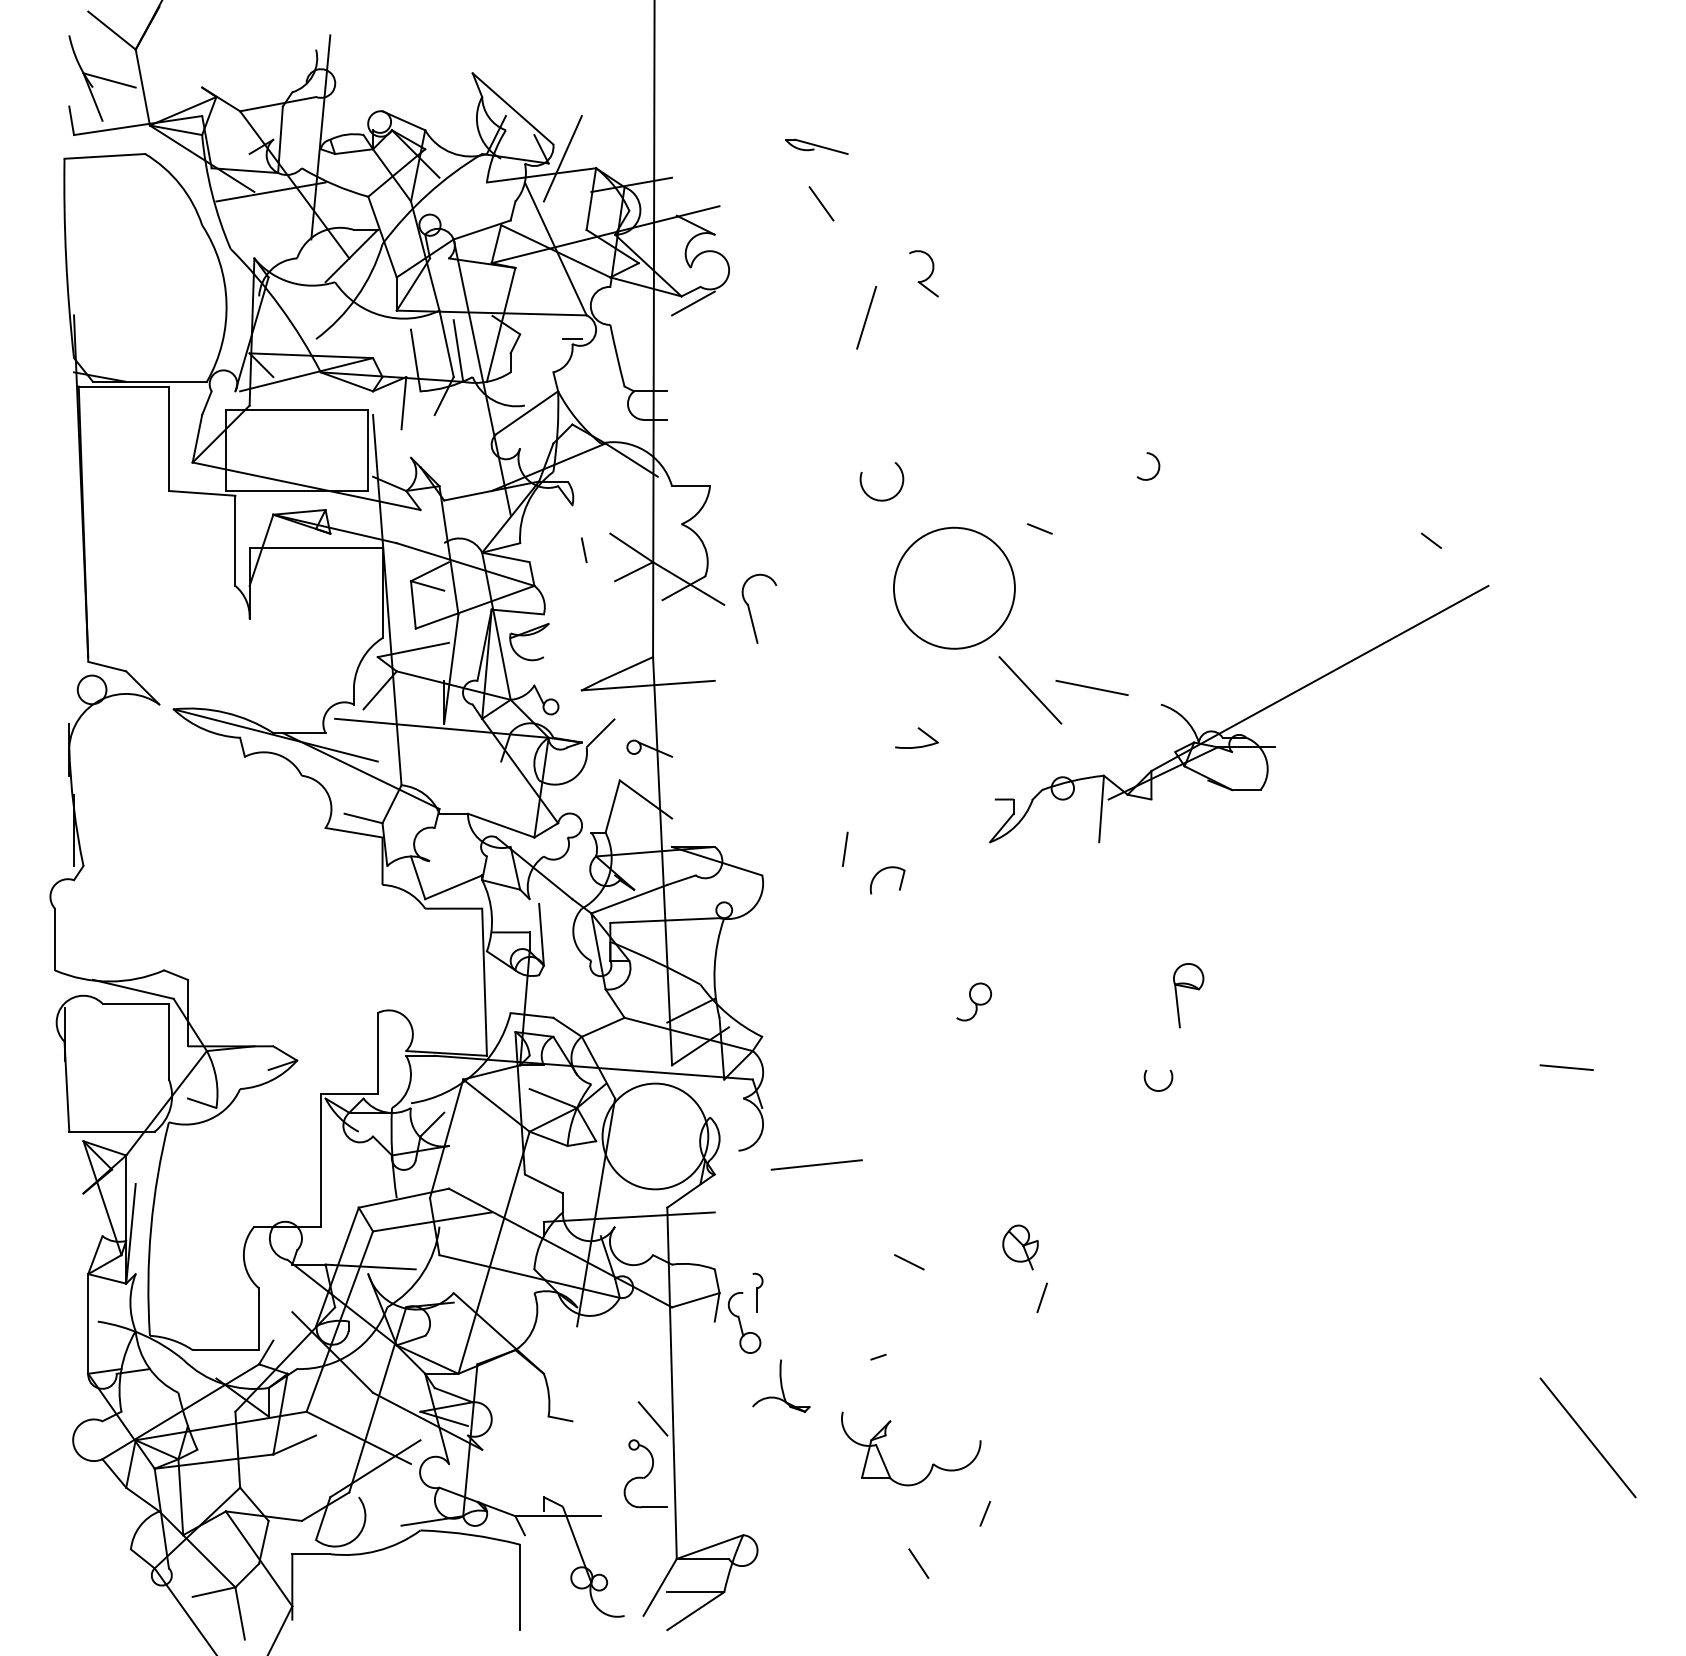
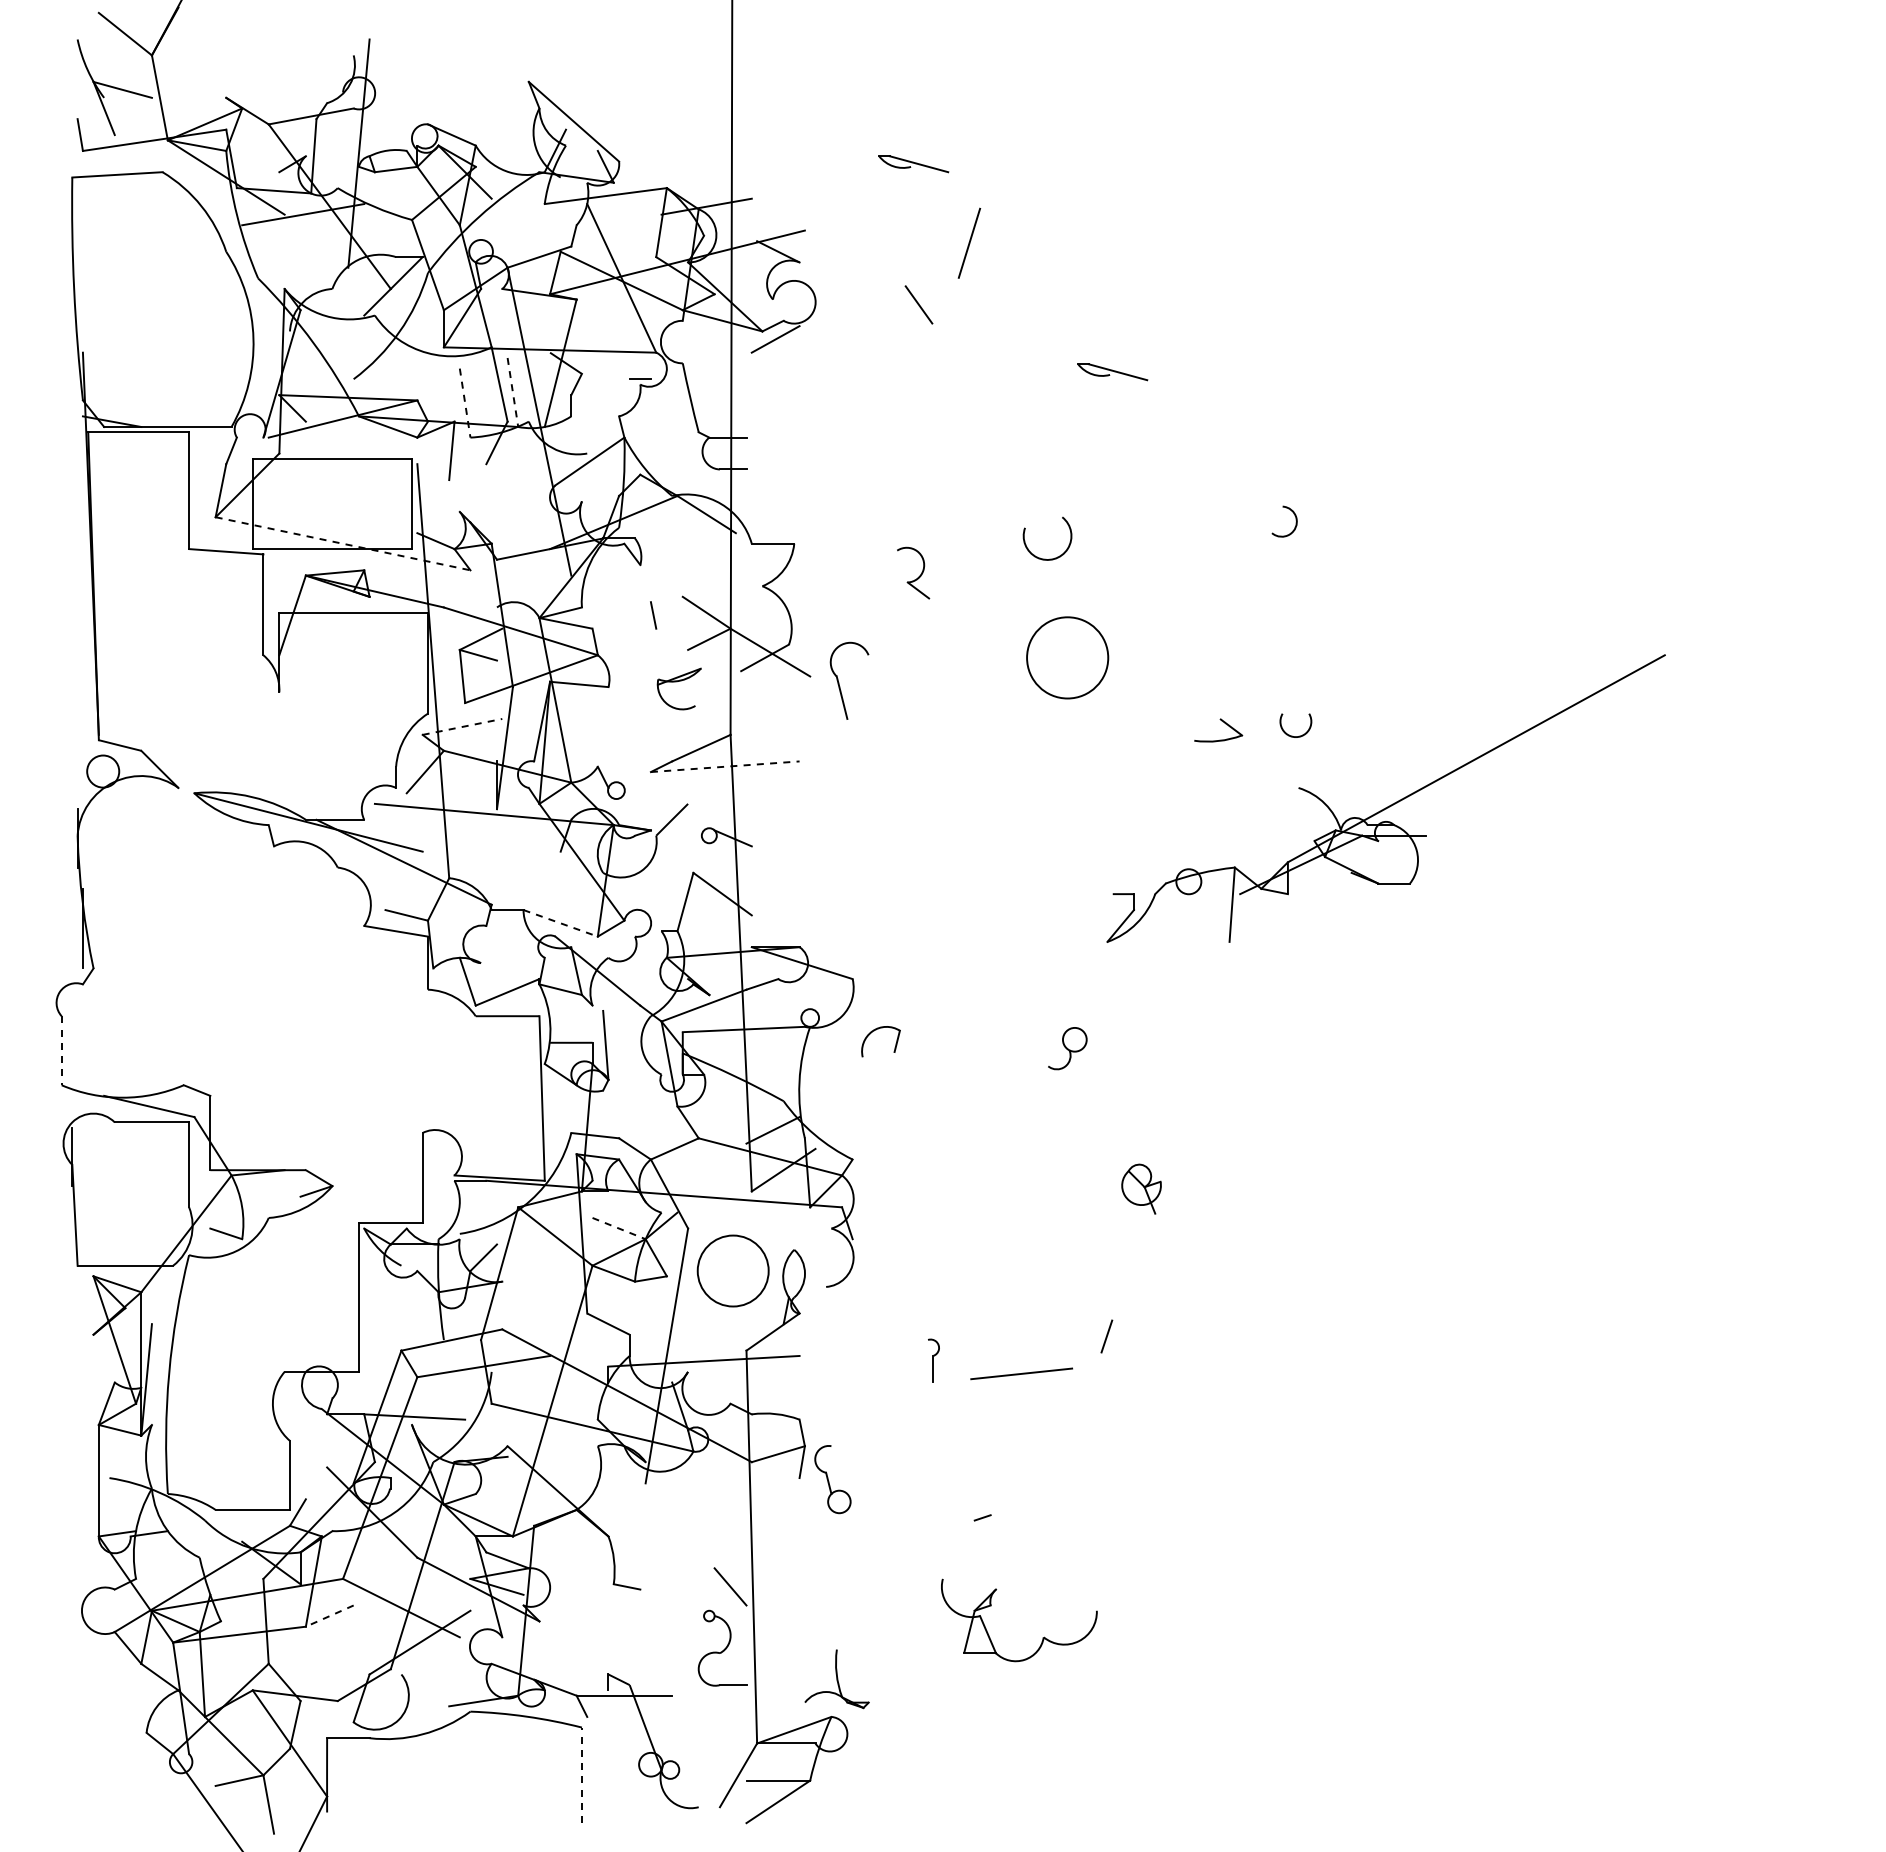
line: (562, 158) -> (629, 177), removed
line: (821, 203) -> (918, 304), moved
part: (928, 276) -> (918, 576), moved
line: (866, 317) -> (969, 242), moved
part: (994, 333) -> (1112, 372), added
line: (458, 350) -> (512, 392), solid -> dashed
line: (416, 360) -> (465, 403), solid -> dashed
line: (306, 486) -> (343, 543), solid -> dashed
arc: (880, 499) -> (1045, 558), moved
line: (1039, 528) -> (1162, 591), removed
line: (1430, 540) -> (1600, 604), removed
circle: (954, 587) -> (1067, 657), size x0.6
part: (527, 636) -> (677, 682), moved
line: (413, 649) -> (462, 726), solid -> dashed
line: (648, 685) -> (725, 766), solid -> dashed
line: (1092, 688) -> (1221, 769), removed
line: (1030, 689) -> (1152, 771), removed
part: (917, 746) -> (1219, 739), moved
line: (501, 825) -> (561, 923), solid -> dashed
line: (845, 849) -> (945, 949), removed
part: (881, 871) -> (874, 1031), moved
line: (54, 939) -> (61, 1050), solid -> dashed
part: (1188, 988) -> (1329, 1105), removed
part: (973, 1001) -> (1067, 1048), moved
line: (1566, 1067) -> (1752, 1193), removed
arc: (1155, 1089) -> (1292, 735), moved
line: (553, 1098) -> (619, 1228), solid -> dashed
circle: (655, 1136) -> (733, 1270), size x0.6
line: (816, 1164) -> (1021, 1373), moved
part: (1020, 1246) -> (1141, 1188), moved
line: (909, 1262) -> (1017, 1411), removed
part: (757, 1292) -> (933, 1360), moved
line: (1041, 1297) -> (1106, 1336), moved
part: (780, 1386) -> (836, 1679), moved
line: (1588, 1437) -> (1776, 1607), removed
line: (294, 1445) -> (329, 1616), solid -> dashed
line: (984, 1513) -> (1101, 1692), removed
line: (918, 1563) -> (1027, 1748), removed
line: (519, 1587) -> (581, 1775), solid -> dashed

